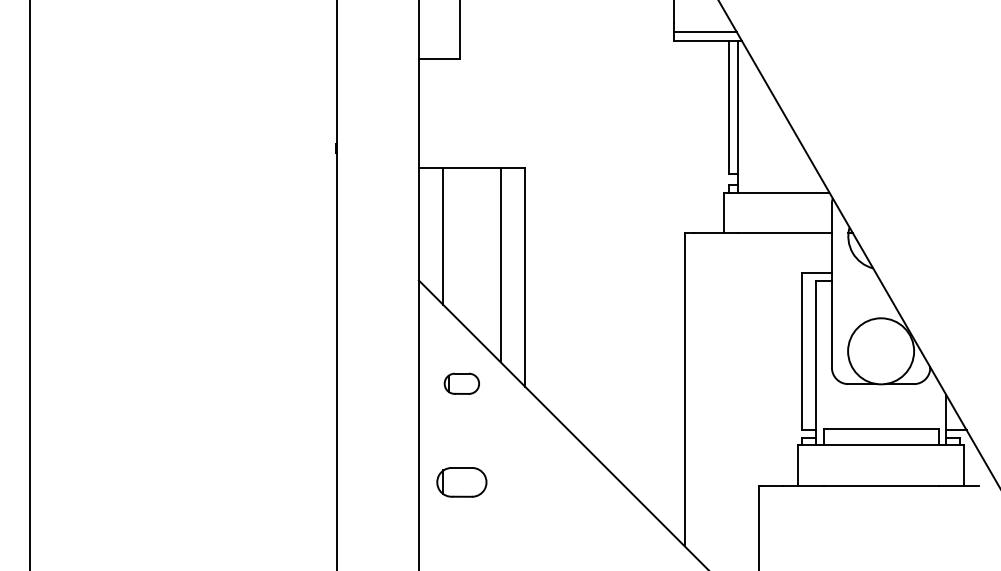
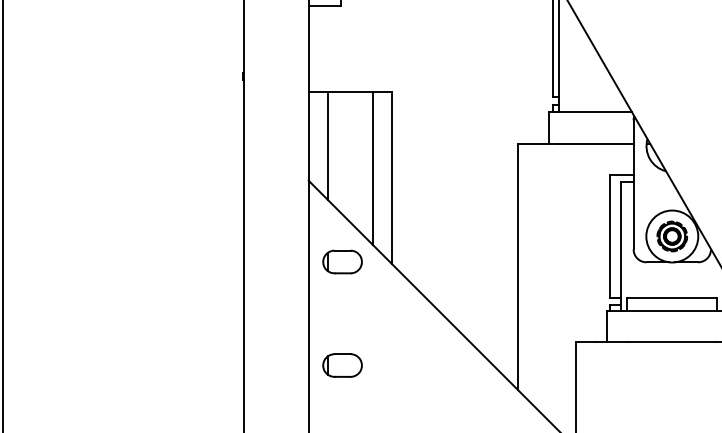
part: (880, 351) -> (671, 236), added
part: (461, 383) -> (342, 261), size x1.43
part: (461, 482) -> (342, 365), moved

